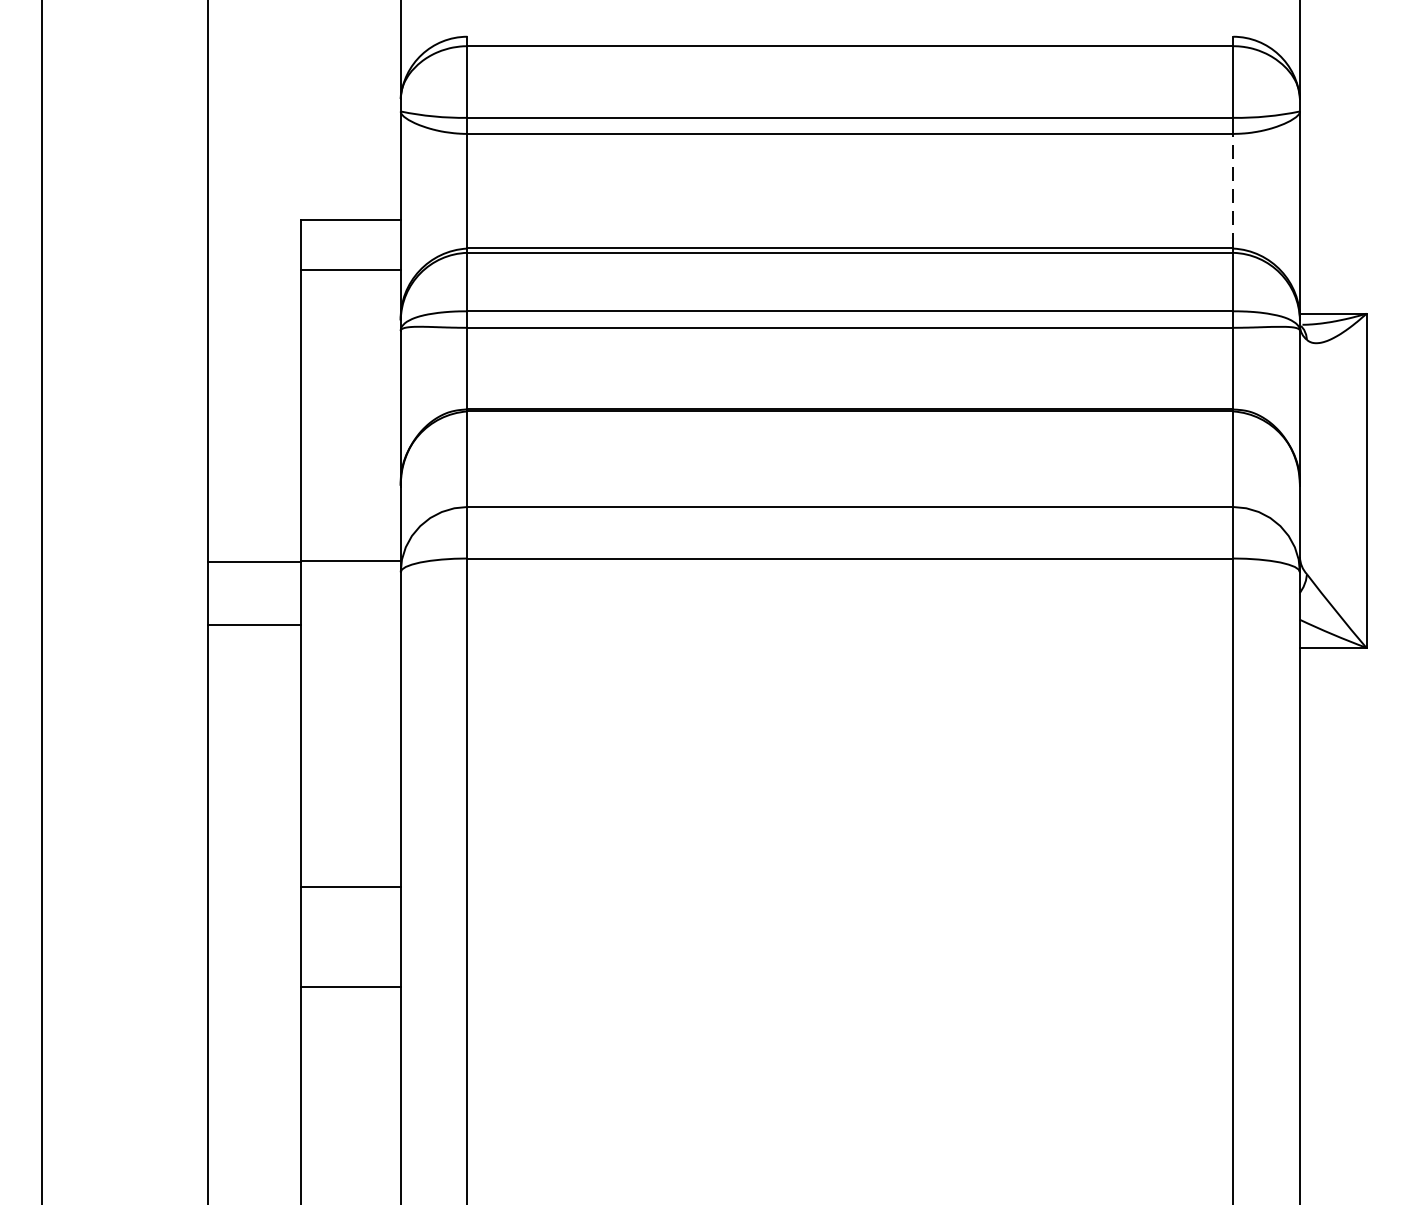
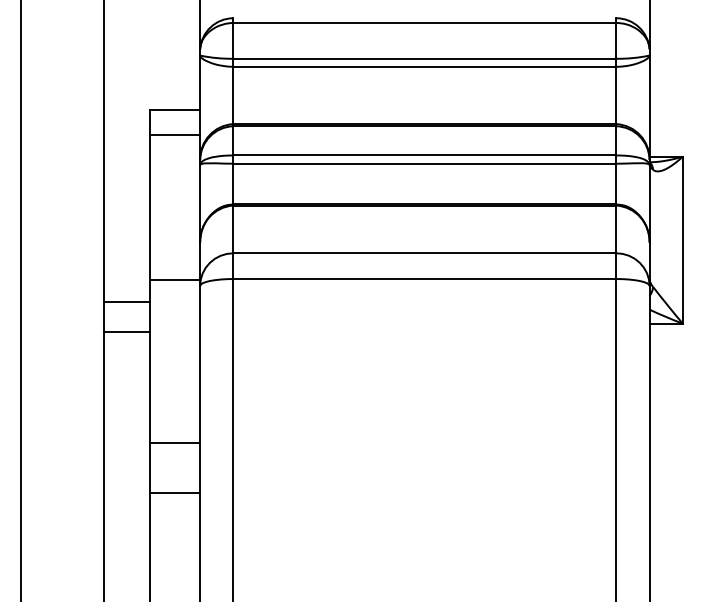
line: (1233, 189) -> (616, 94), dashed -> solid
line: (253, 561) -> (126, 301), moved
line: (253, 625) -> (126, 332), moved

